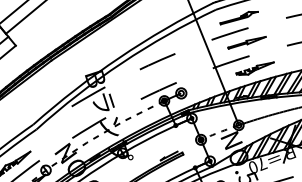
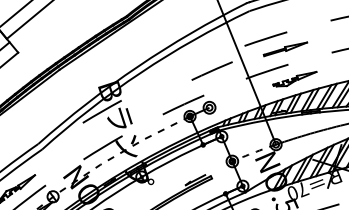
part: (238, 17) -> (275, 20), removed
line: (157, 61) -> (211, 70), moved

